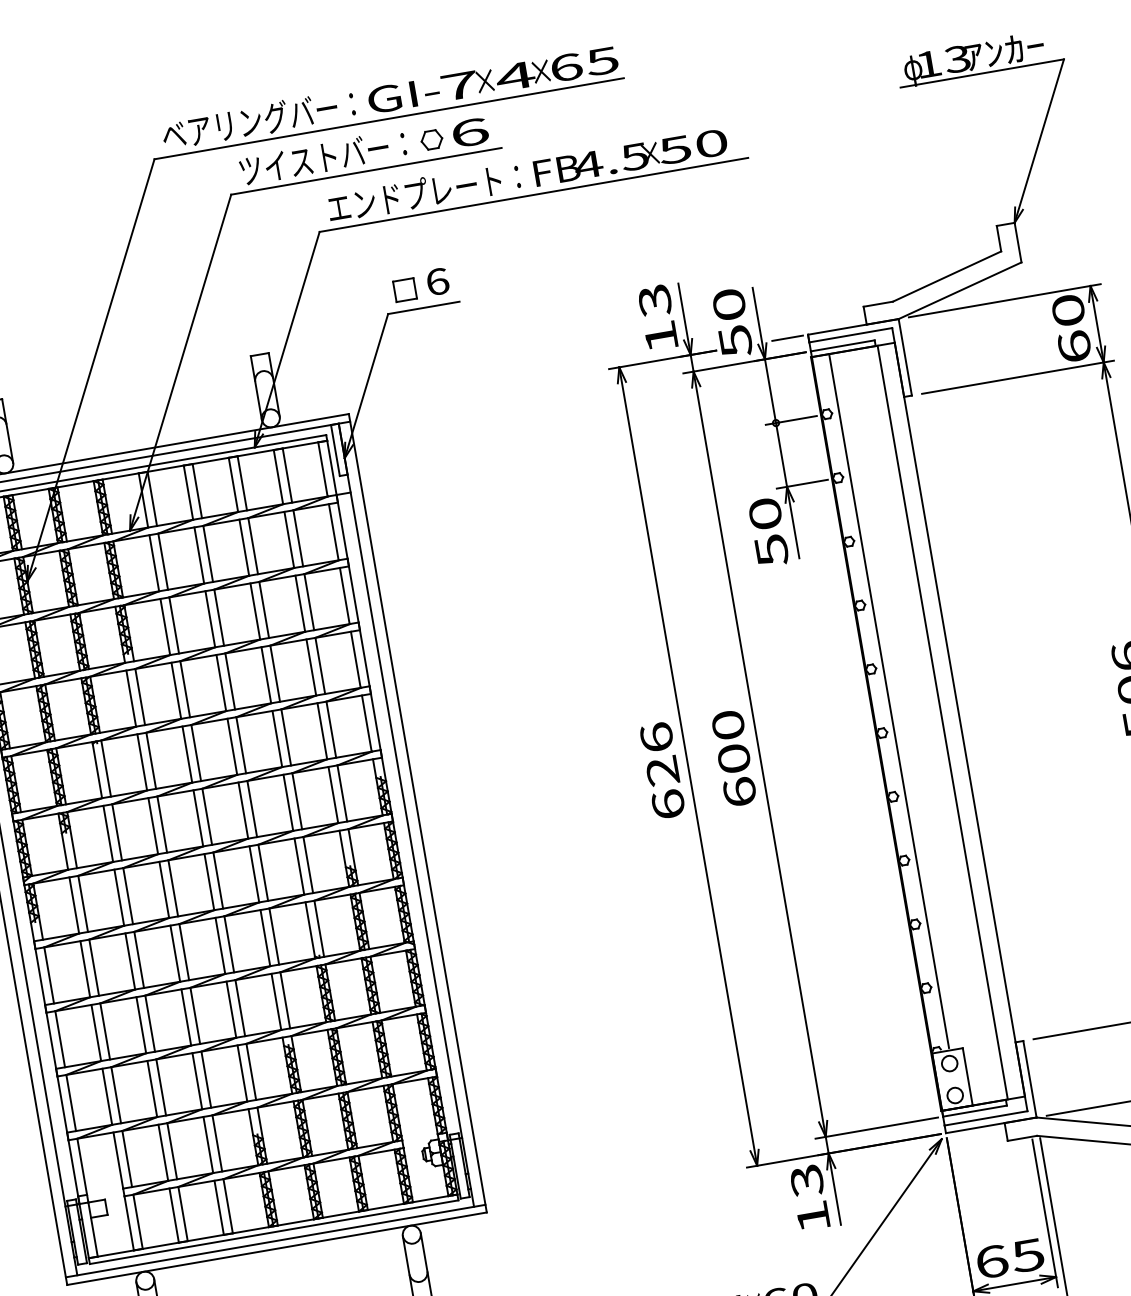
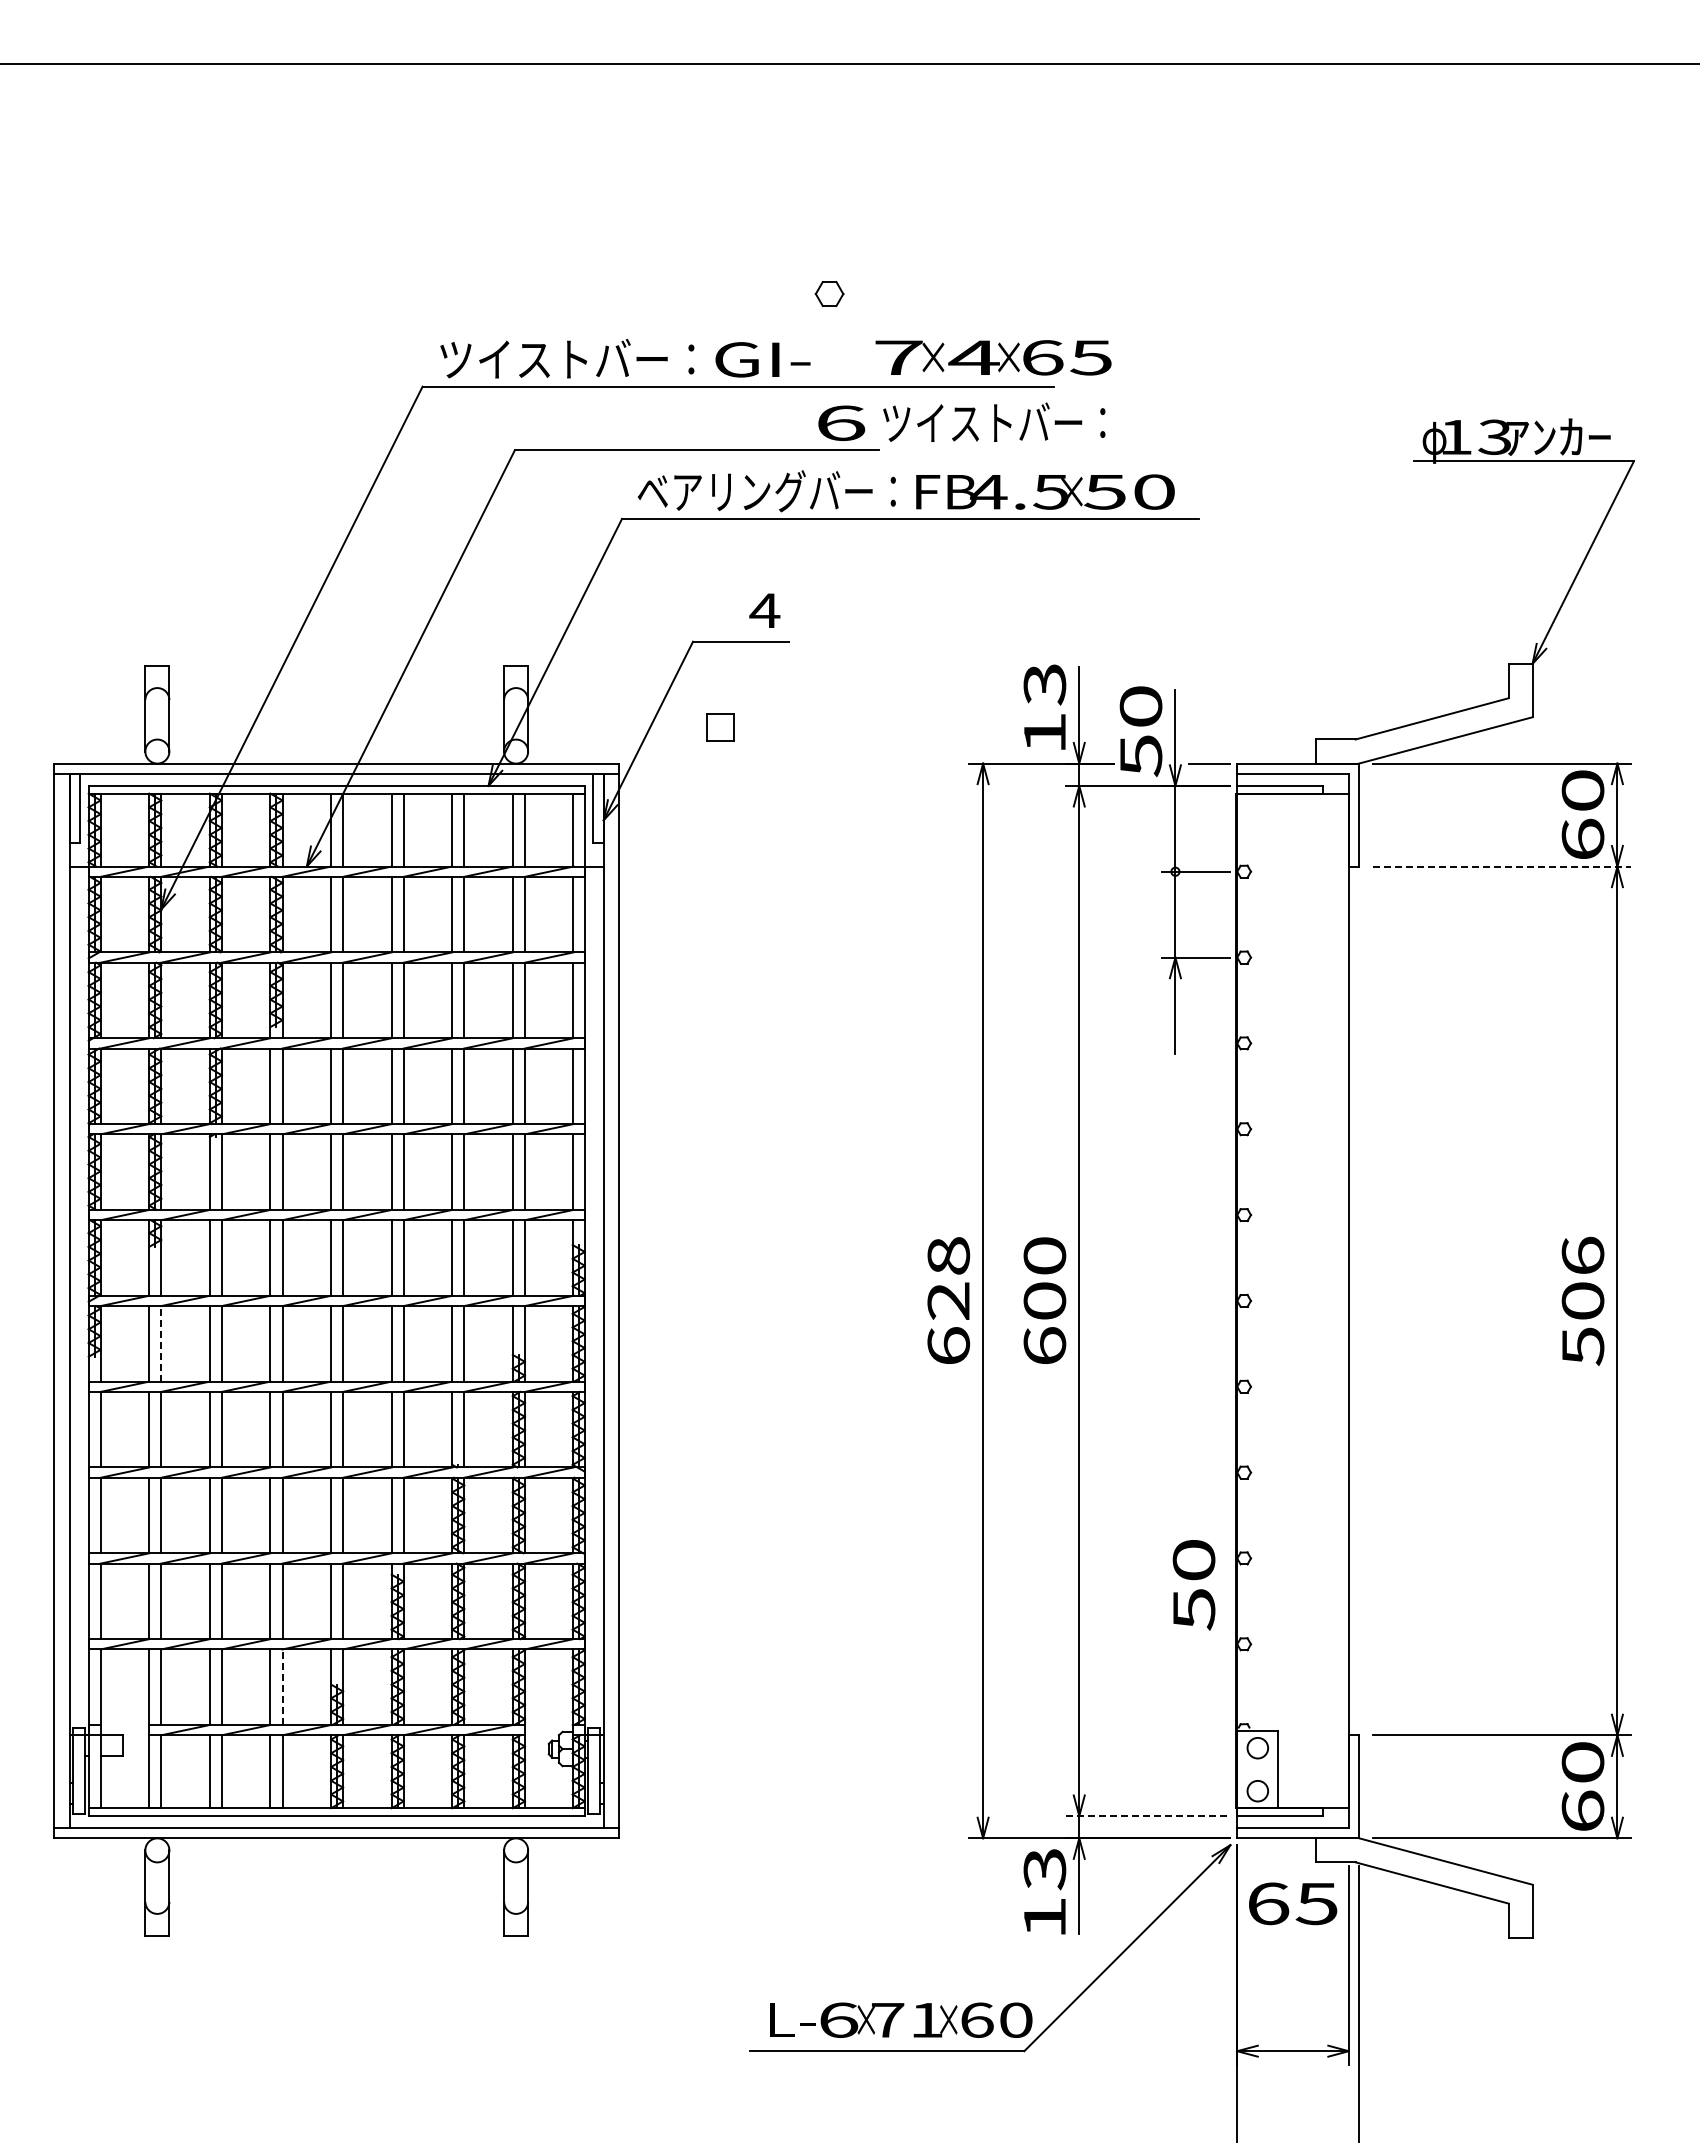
text: (529, 73) -> (993, 357), moved
text: (258, 119) -> (567, 358), ベアリングバー： -> ツイストバー：
part: (431, 139) -> (829, 293), moved
text: (323, 156) -> (994, 421), moved
text: (414, 194) -> (754, 491), エンドプレート： -> ベアリングバー：
text: (437, 281) -> (764, 610), 6 -> 4
part: (405, 290) -> (720, 727), moved
line: (1018, 377) -> (1502, 866), solid -> dashed
text: (768, 532) -> (1193, 1585), moved
line: (889, 700) -> (1260, 1260), removed
line: (942, 722) -> (1325, 1300), removed
text: (656, 737) -> (948, 1255), 626 -> 628
line: (83, 903) -> (161, 1343), solid -> dashed
line: (877, 1128) -> (1148, 1816), solid -> dashed
line: (217, 1143) -> (282, 1687), solid -> dashed
text: (1010, 1258) -> (1293, 1903), moved

